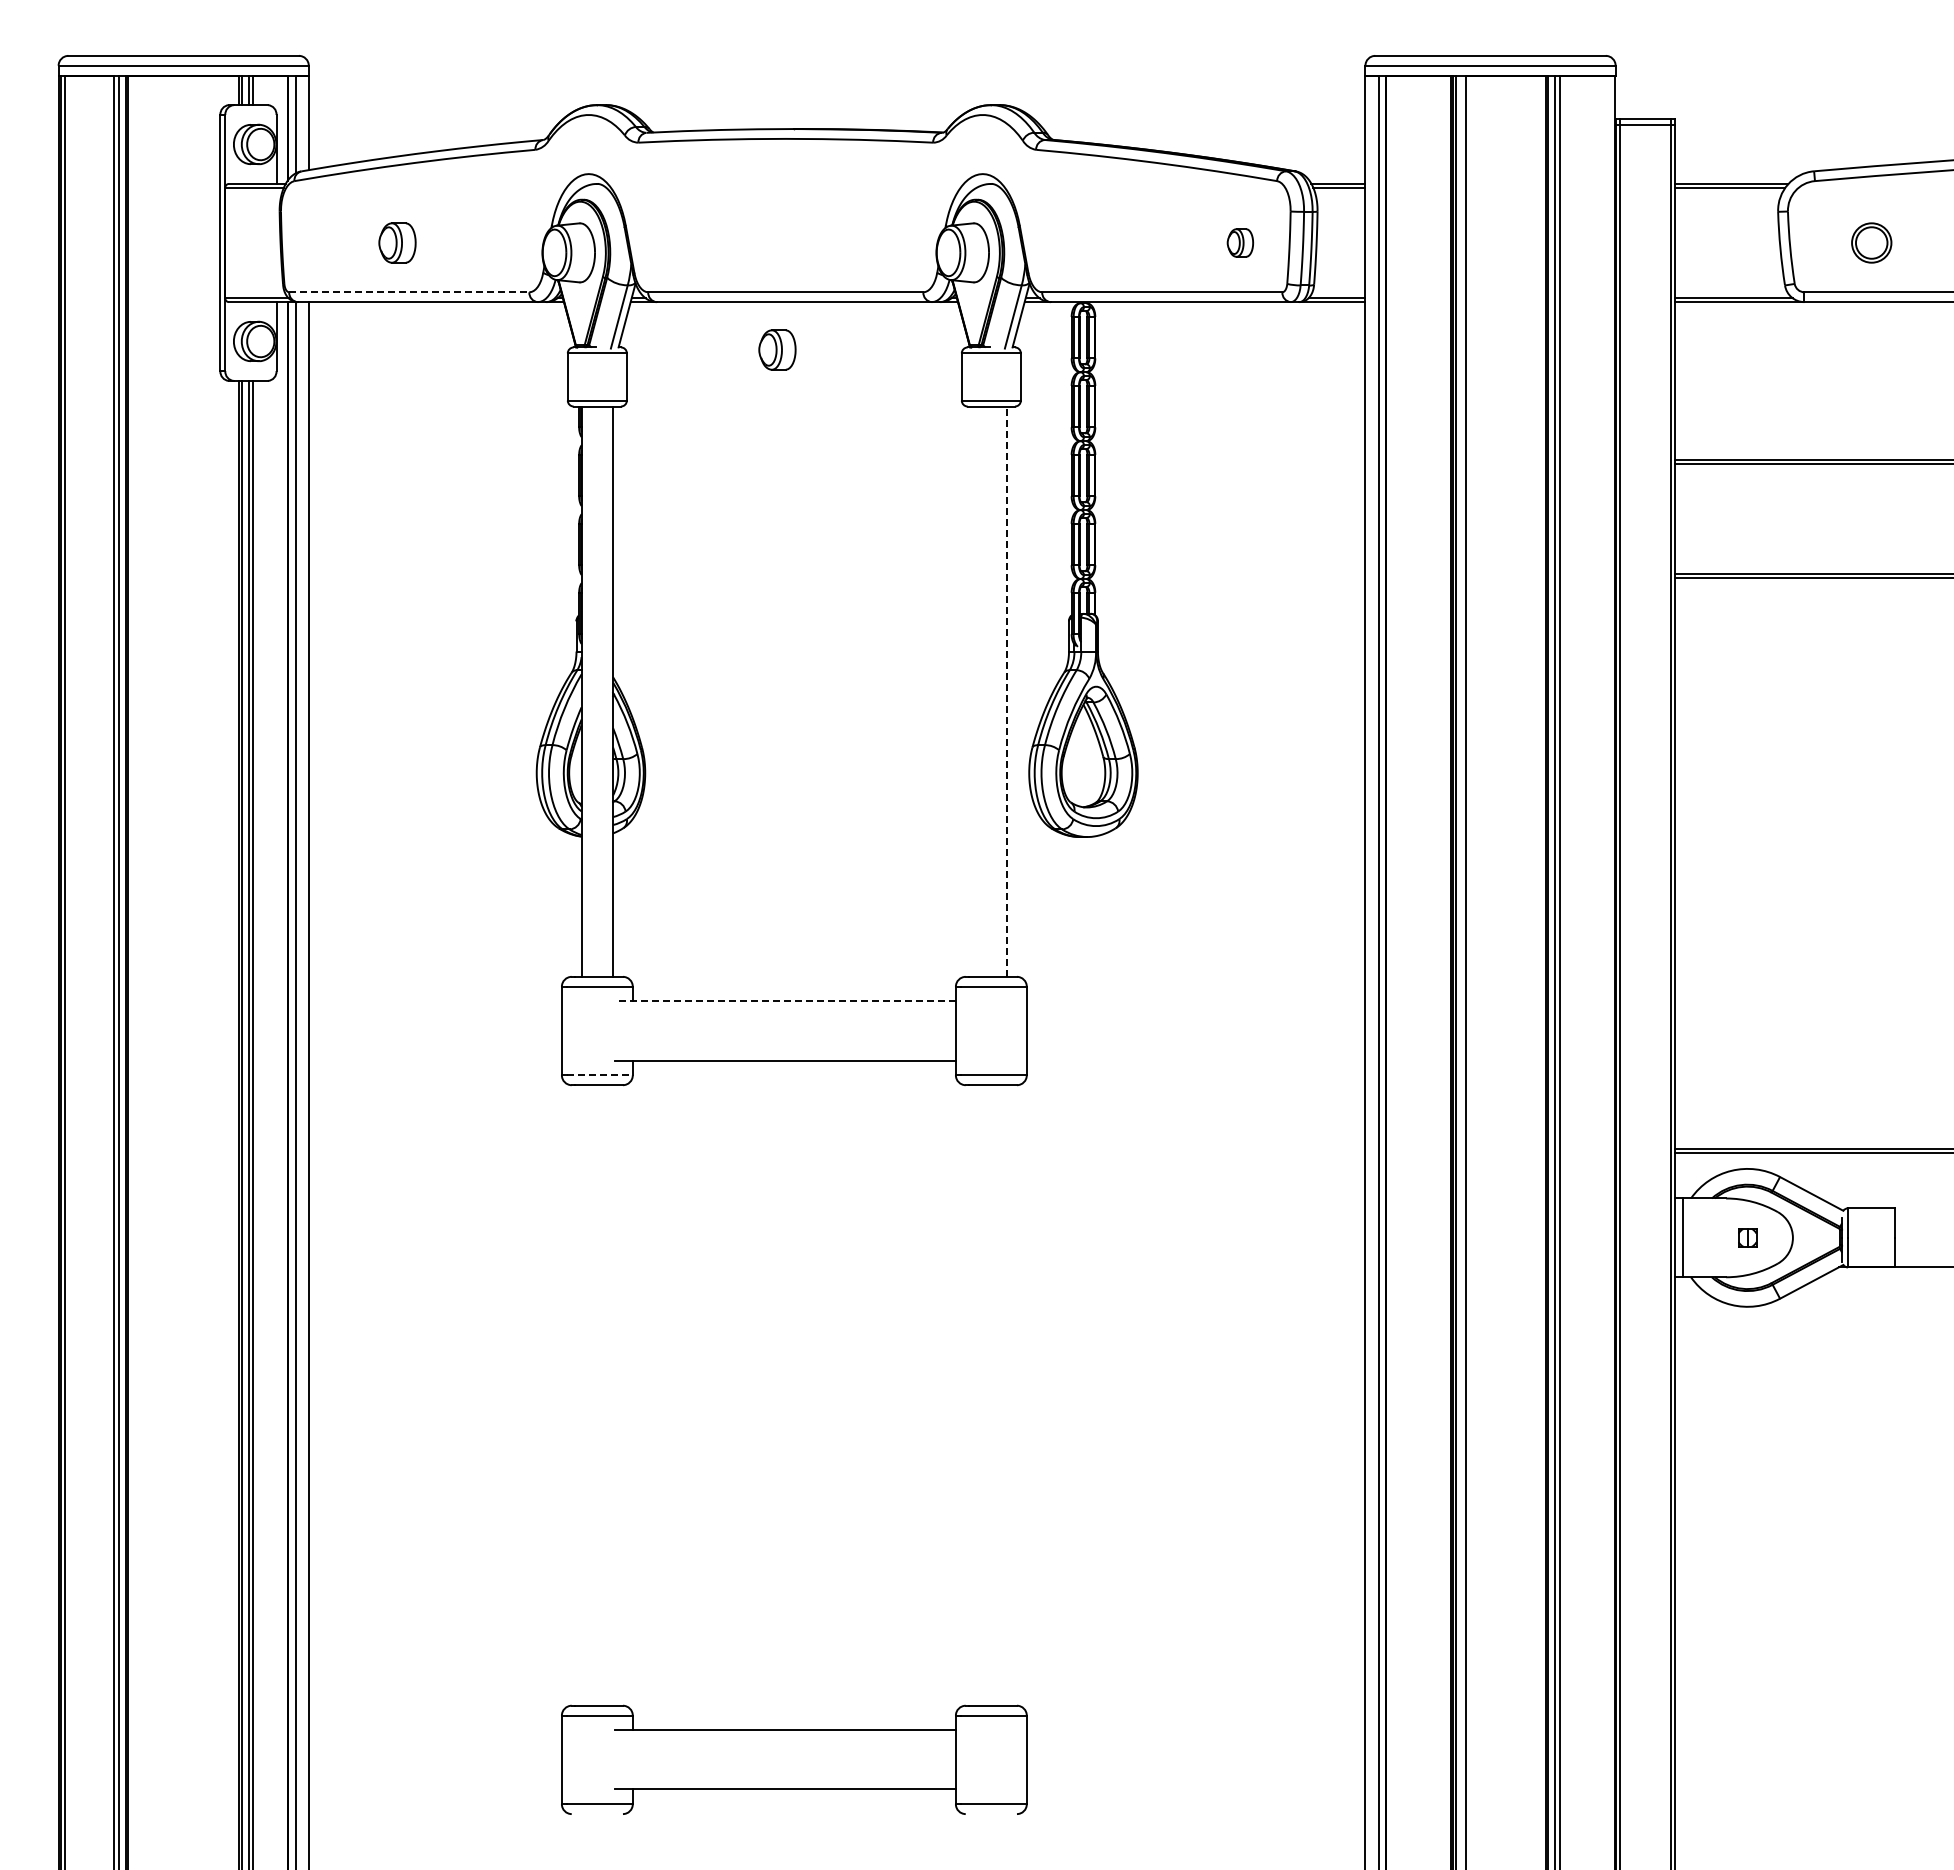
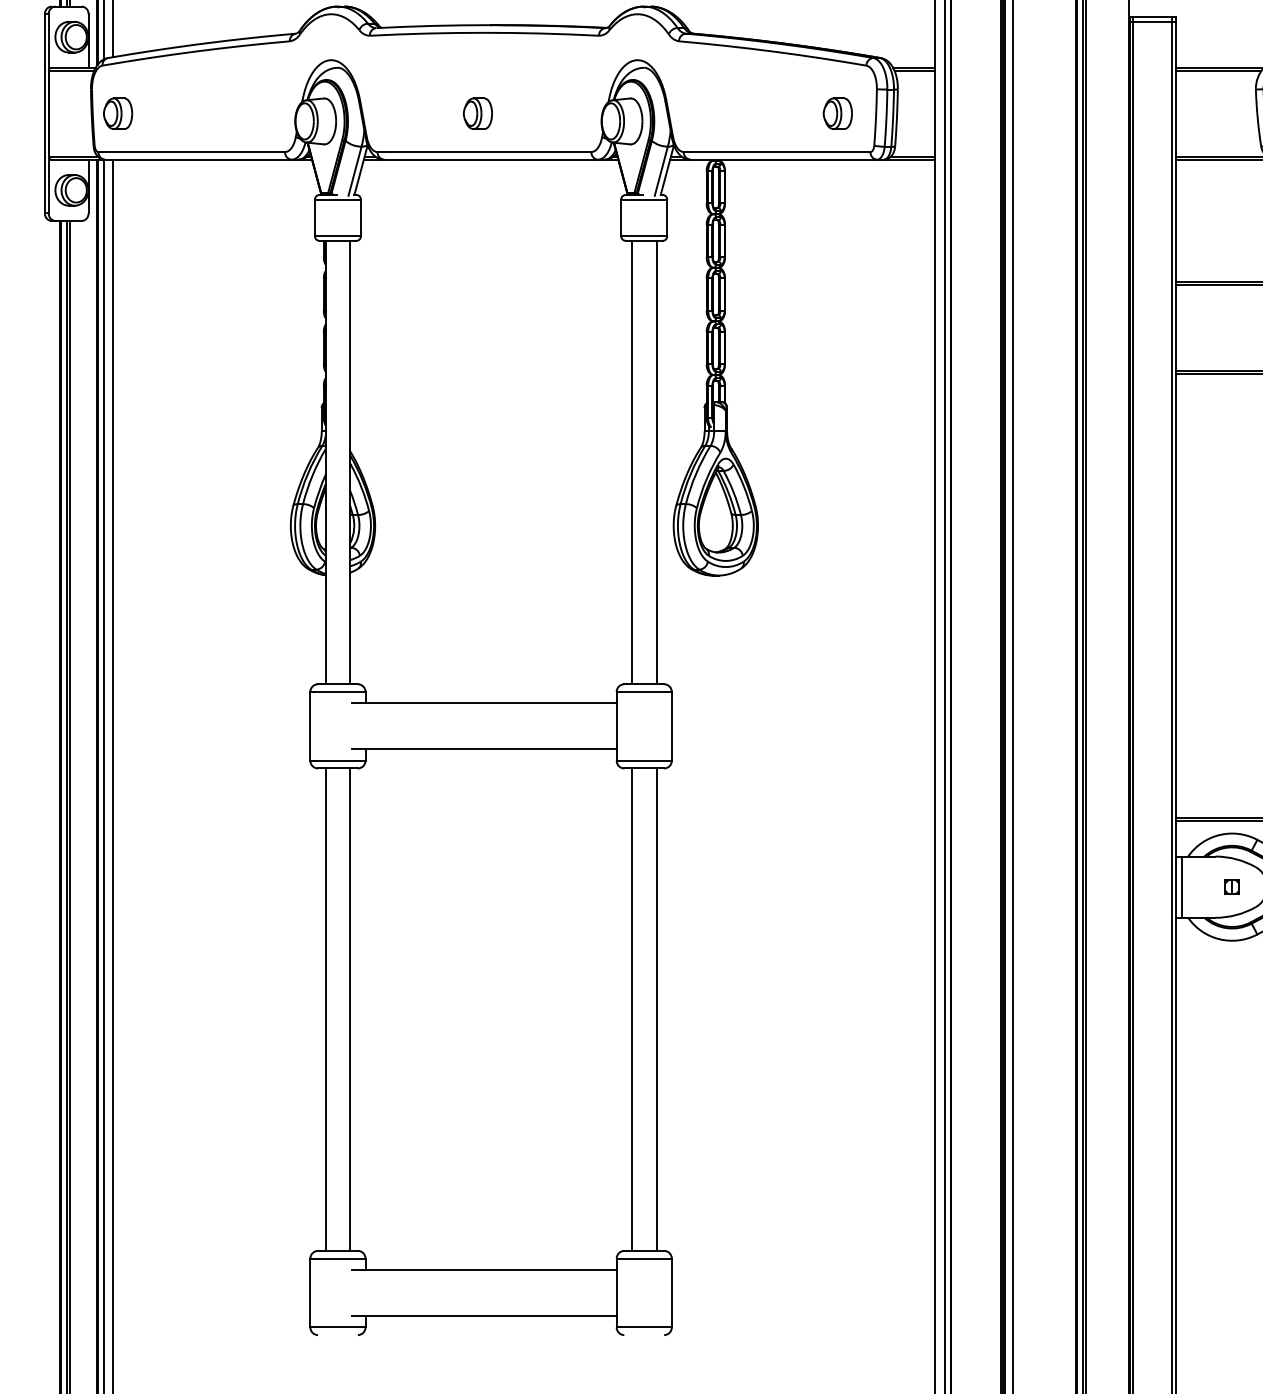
part: (397, 242) -> (118, 113), moved
part: (1240, 242) -> (837, 113), size x1.43
line: (409, 292) -> (191, 152), dashed -> solid
part: (777, 349) -> (478, 113), moved
line: (975, 691) -> (631, 462), added
line: (1007, 691) -> (656, 462), dashed -> solid
line: (784, 1001) -> (483, 703), dashed -> solid
line: (600, 1075) -> (340, 760), dashed -> solid
line: (581, 1395) -> (325, 1009), added
line: (613, 1395) -> (350, 1009), added
line: (975, 1395) -> (631, 1009), added
line: (1007, 1395) -> (656, 1009), added

